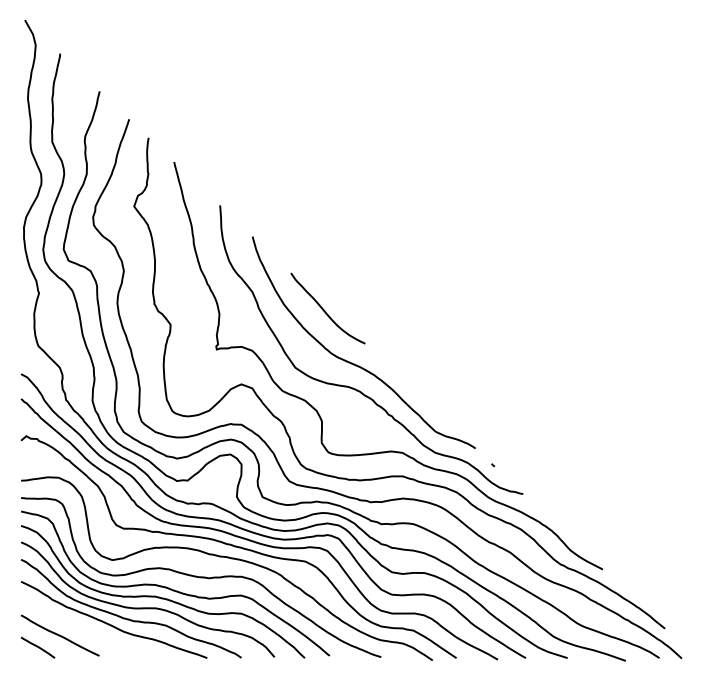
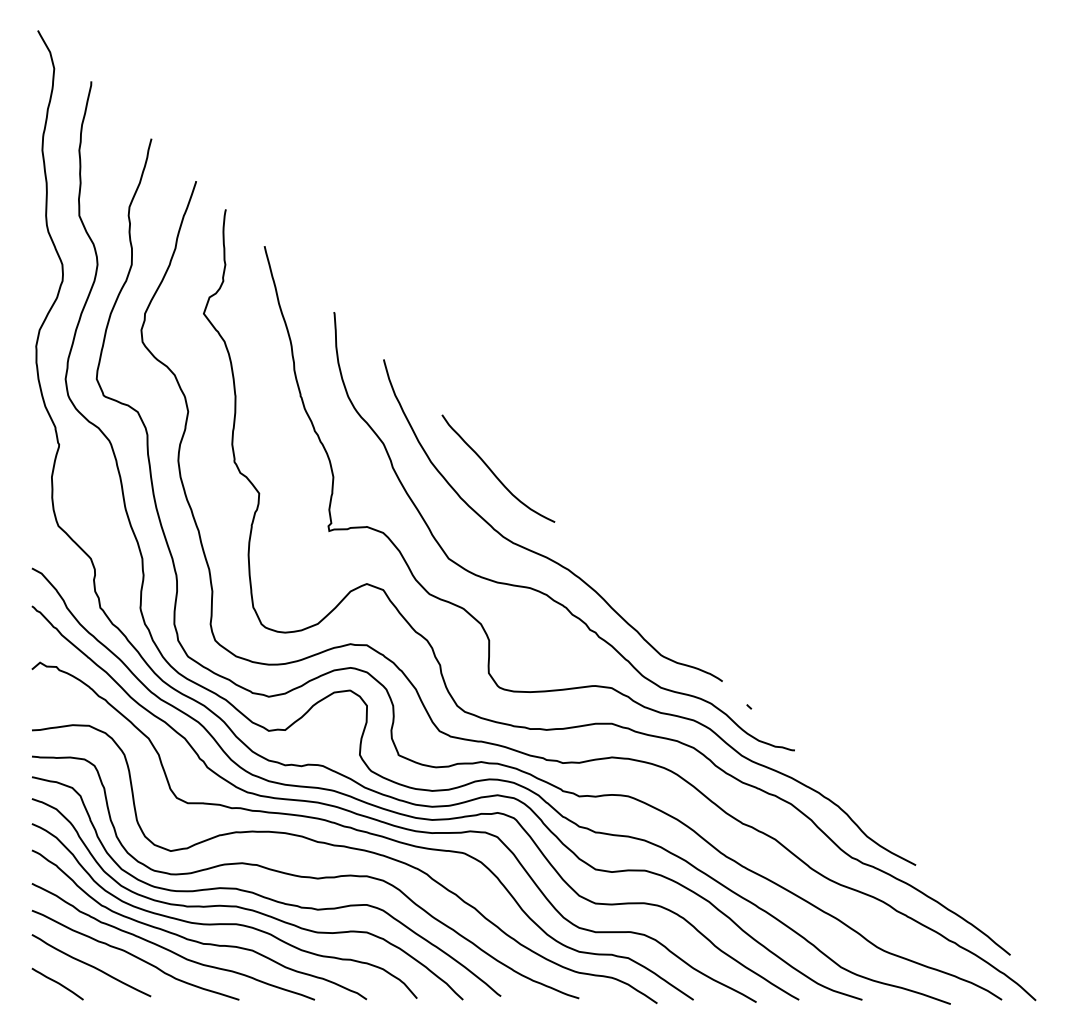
curve: (89, 628) -> (135, 954), added

